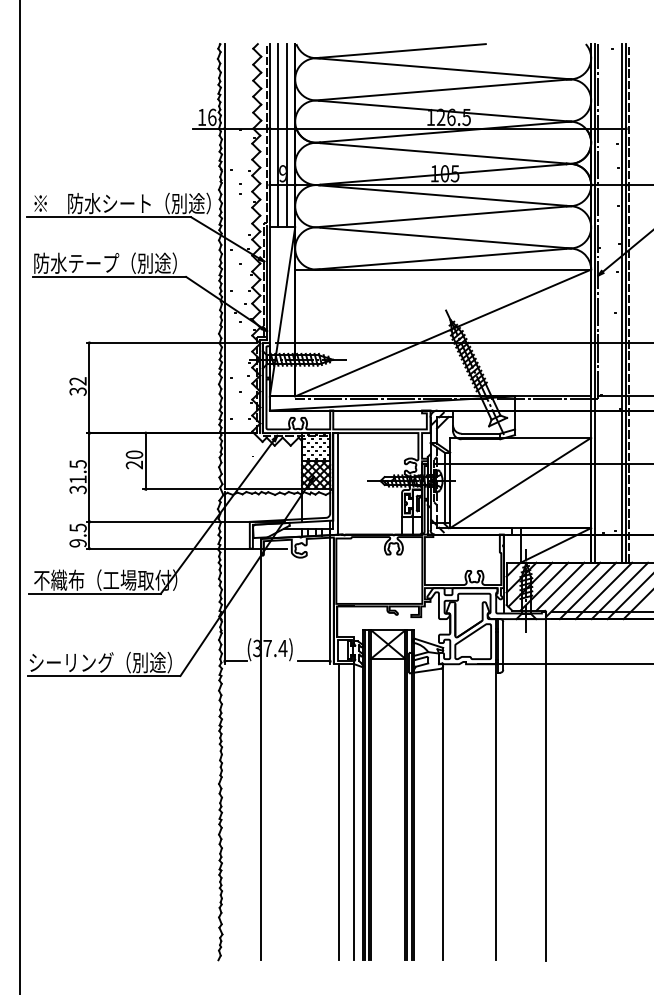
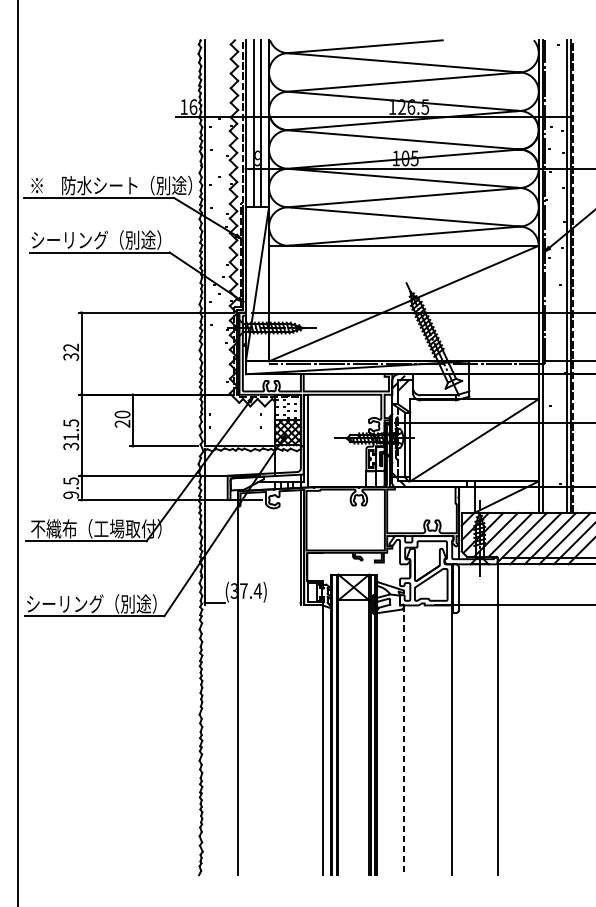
text: (76, 262) -> (69, 239), 防水テープ（別途） -> シーリング（別途）
line: (313, 661) -> (285, 602), removed
line: (338, 812) -> (308, 740), removed
line: (443, 812) -> (404, 740), solid -> dashed

